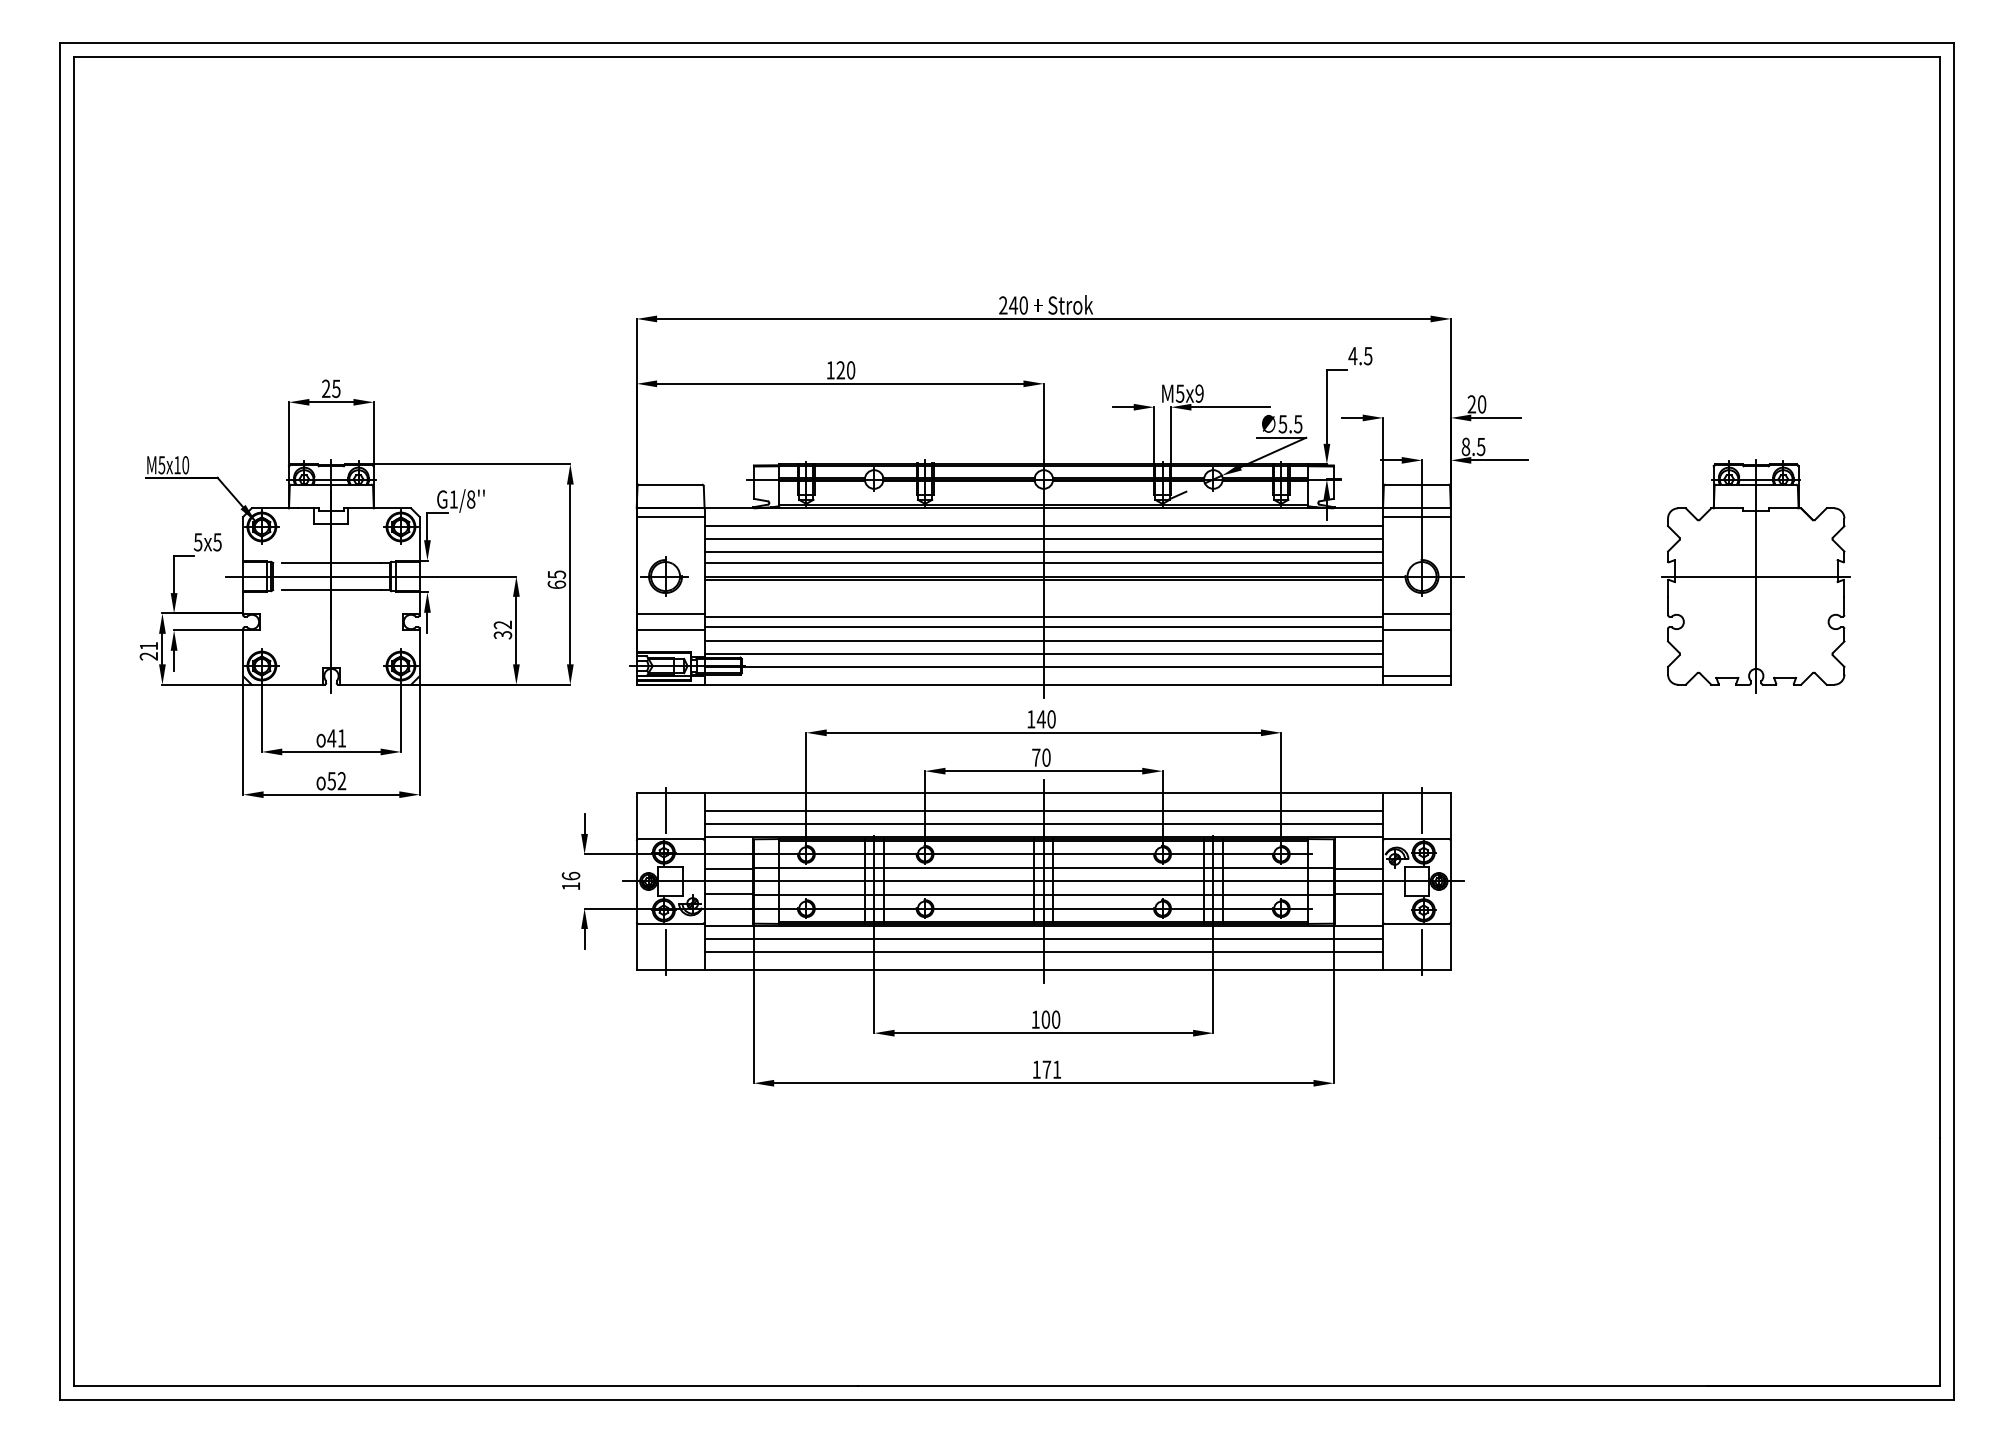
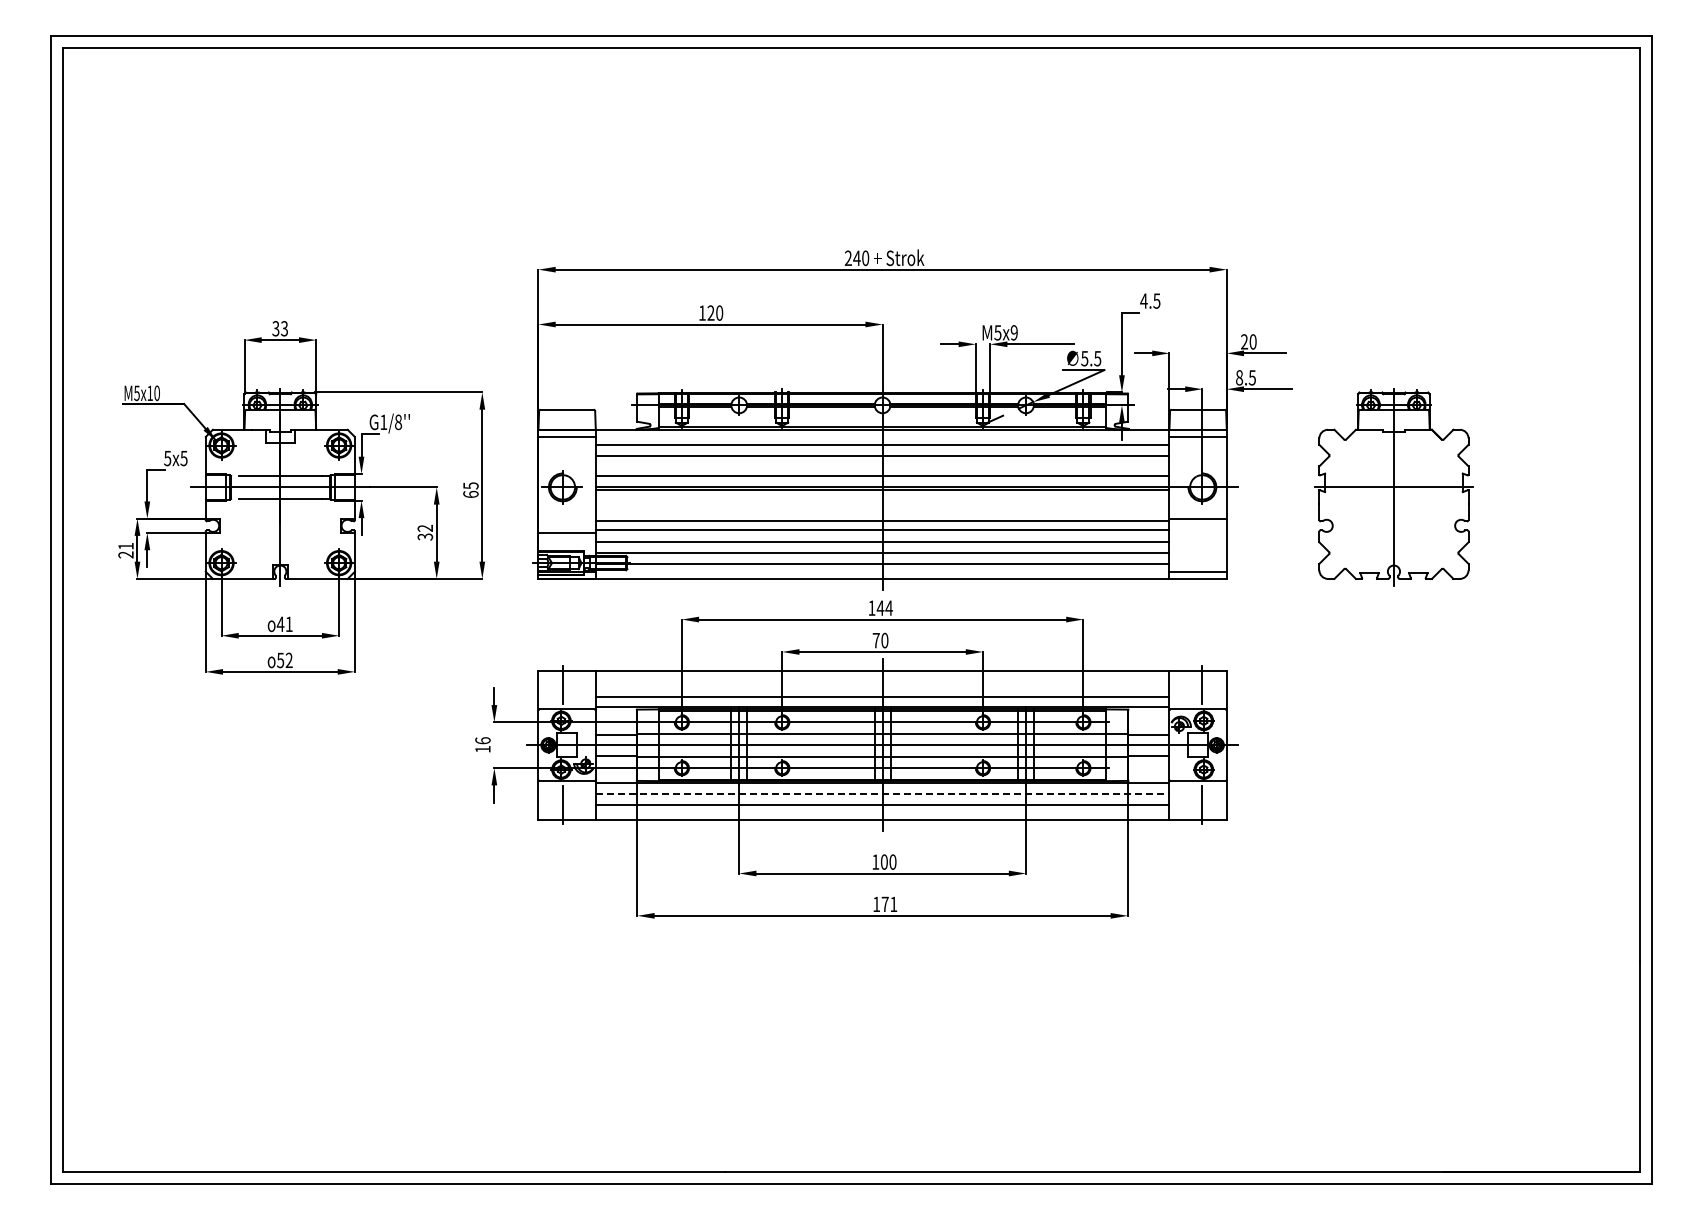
text: (330, 388) -> (279, 328), 25 -> 33
line: (1043, 551) -> (882, 466), removed
part: (1755, 576) -> (1393, 487), moved
line: (669, 613) -> (566, 518), removed
line: (1416, 631) -> (1197, 533), removed
text: (1050, 718) -> (888, 607), 140 -> 144
line: (1043, 810) -> (882, 685), removed
line: (1043, 939) -> (882, 794), solid -> dashed

